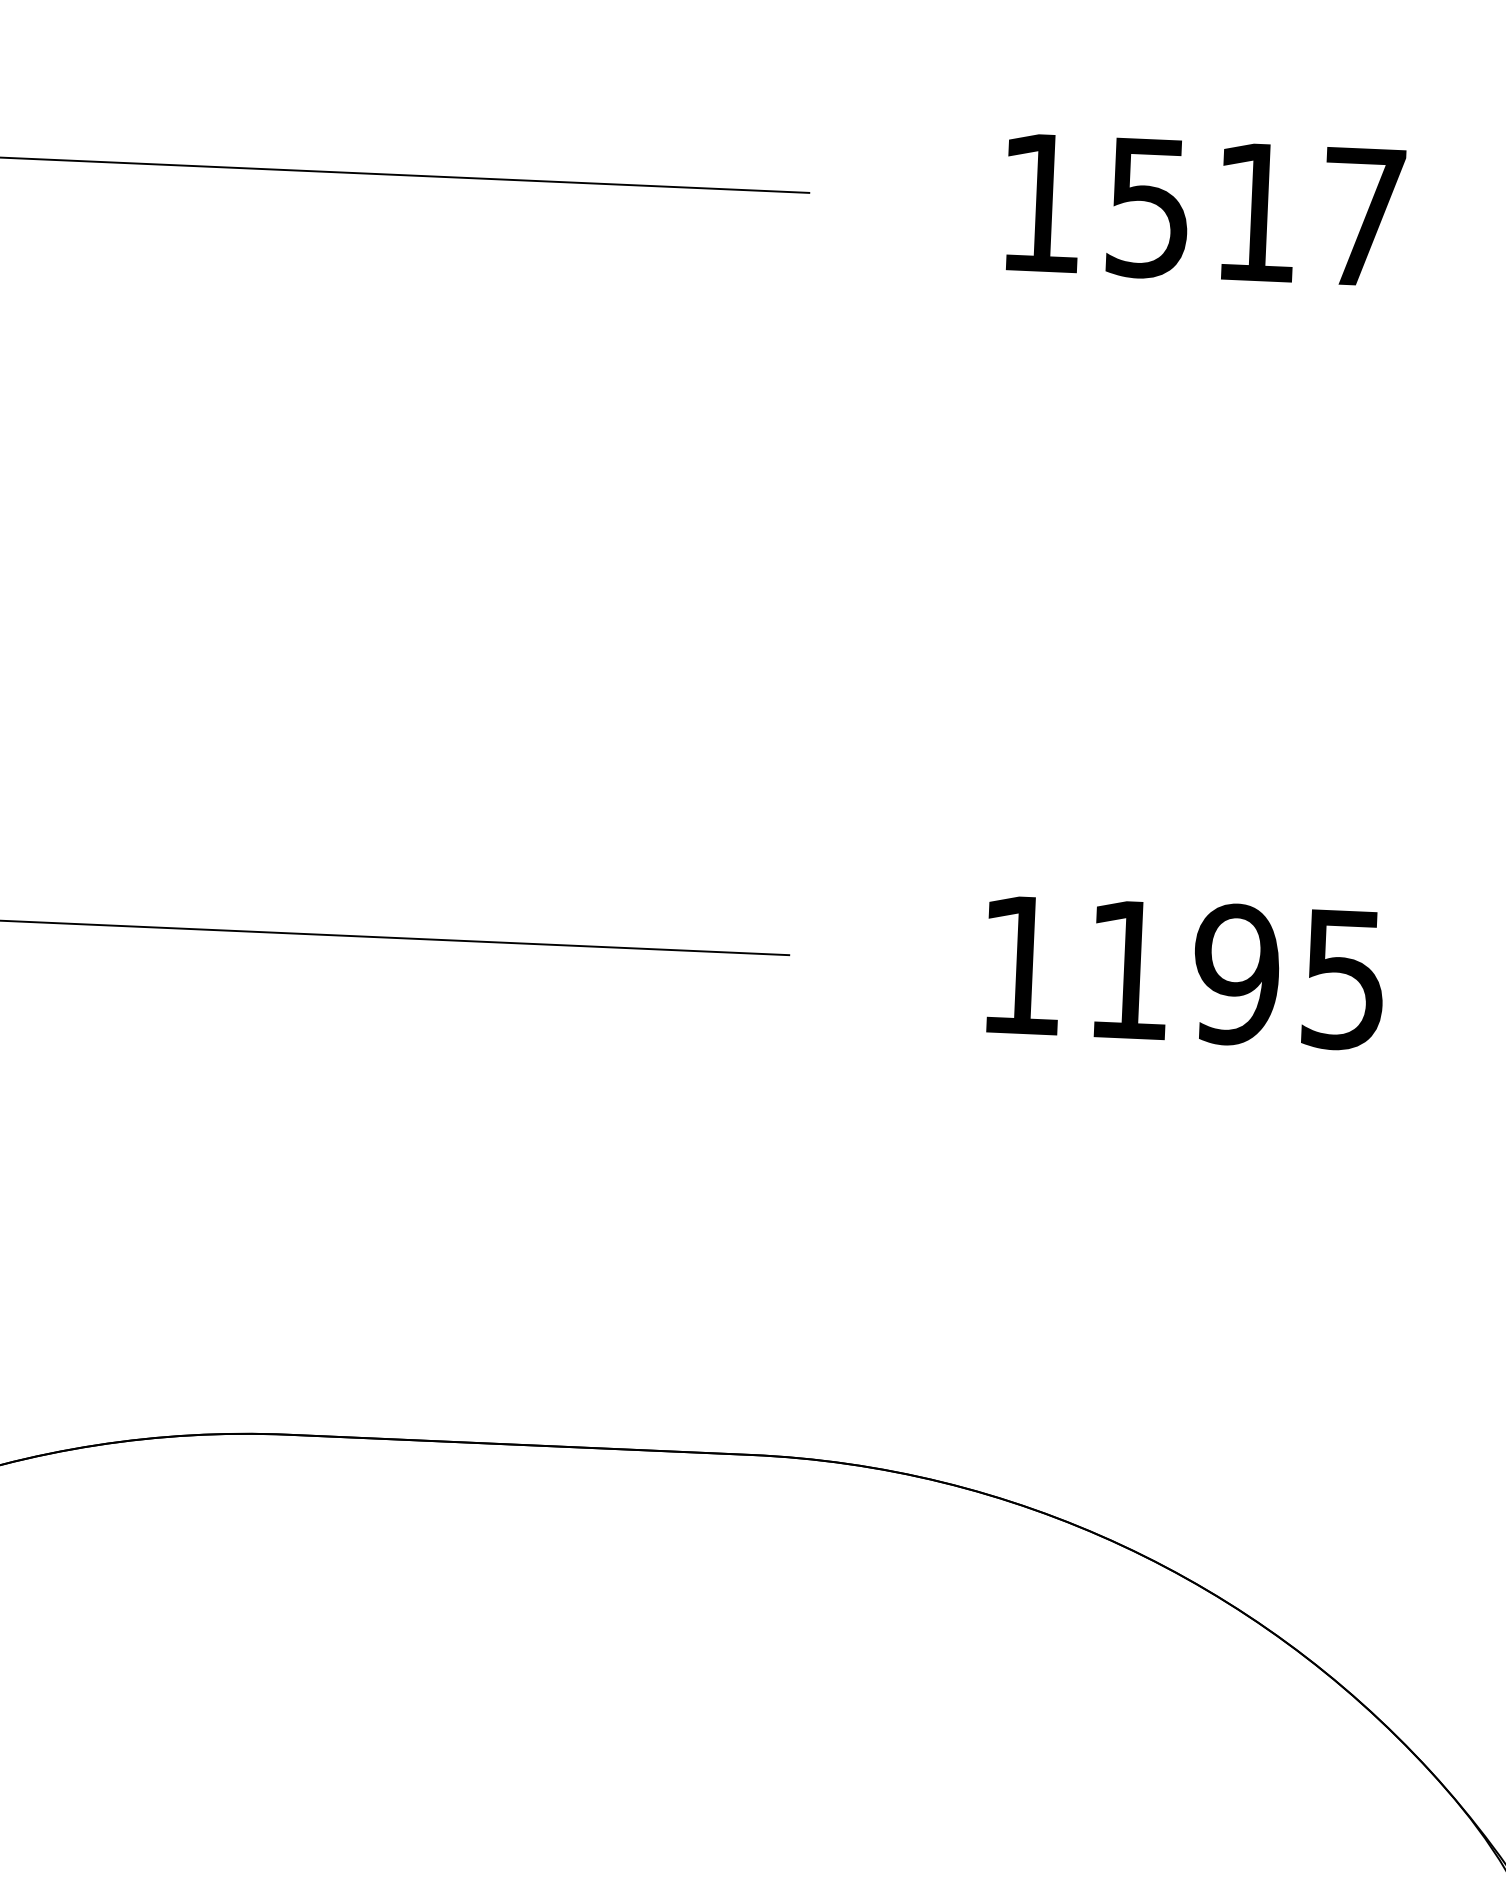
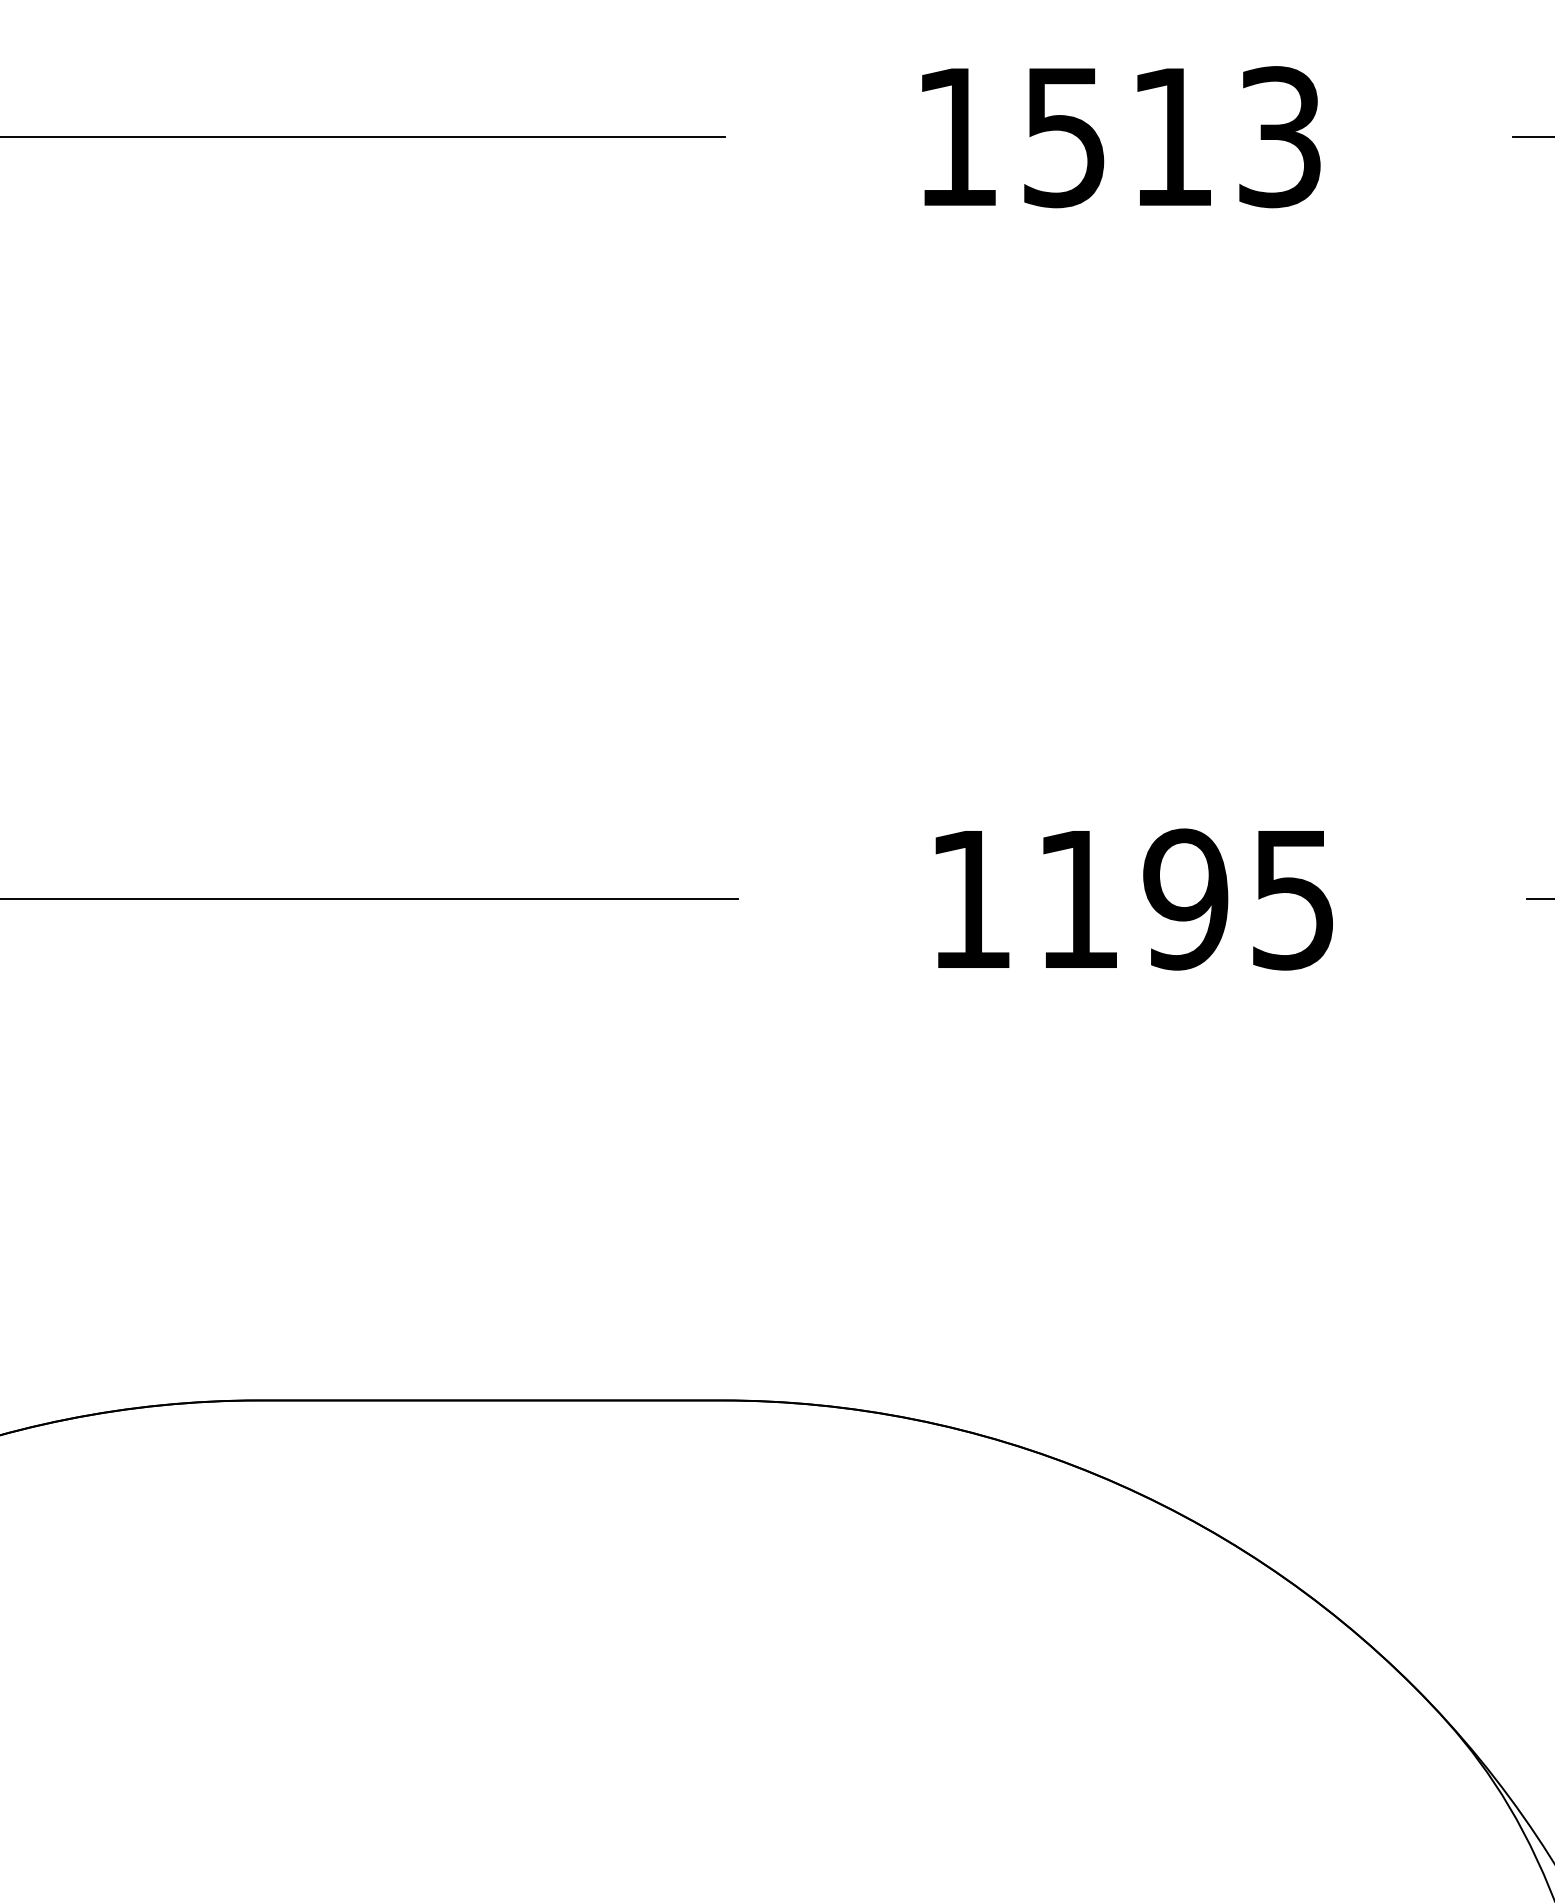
text: (1363, 217) -> (1279, 137), 1517 -> 1513

